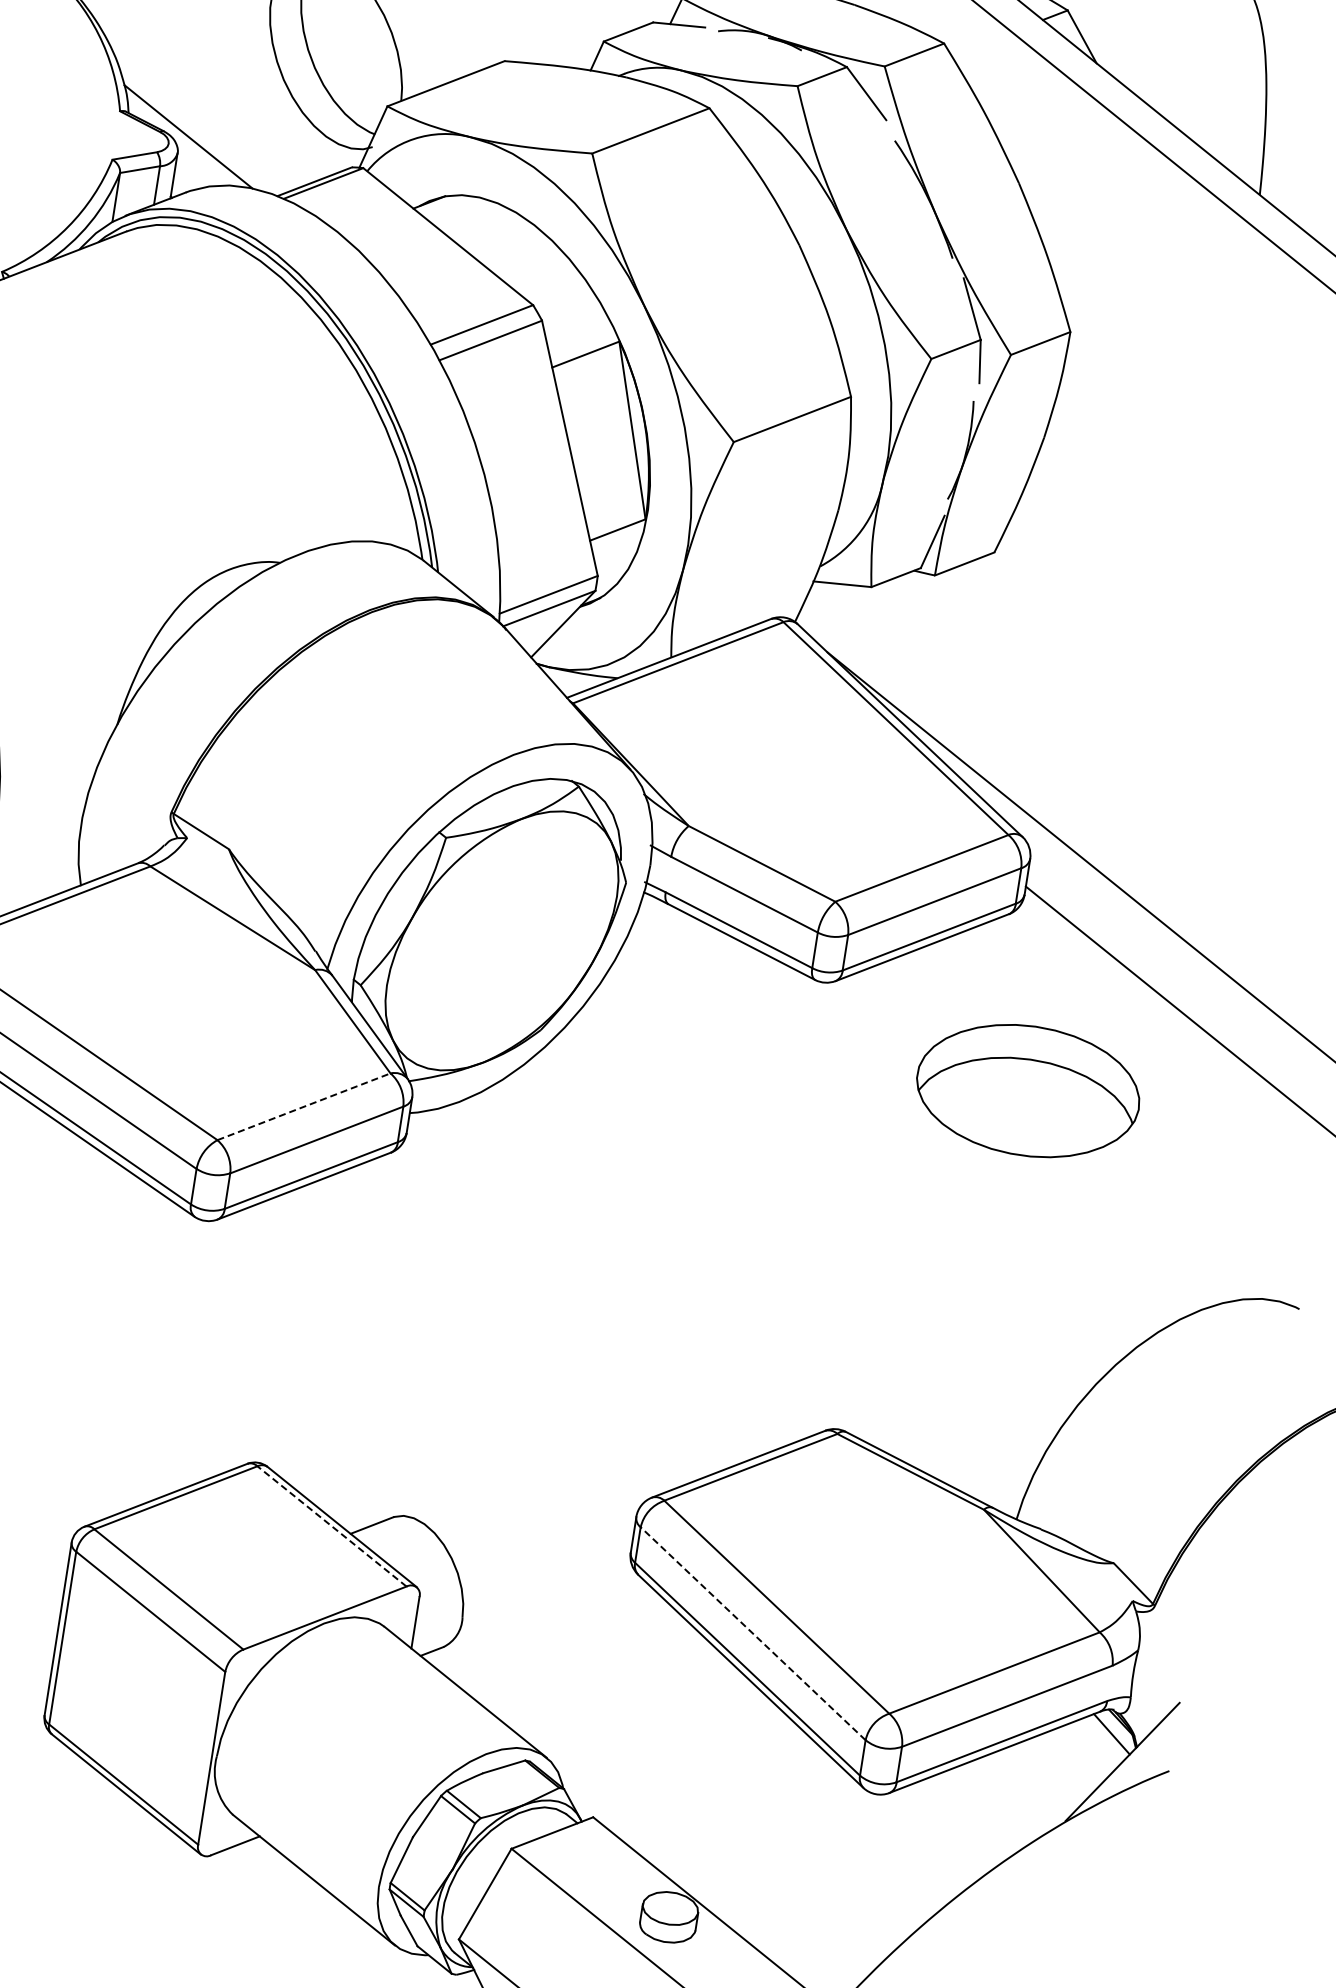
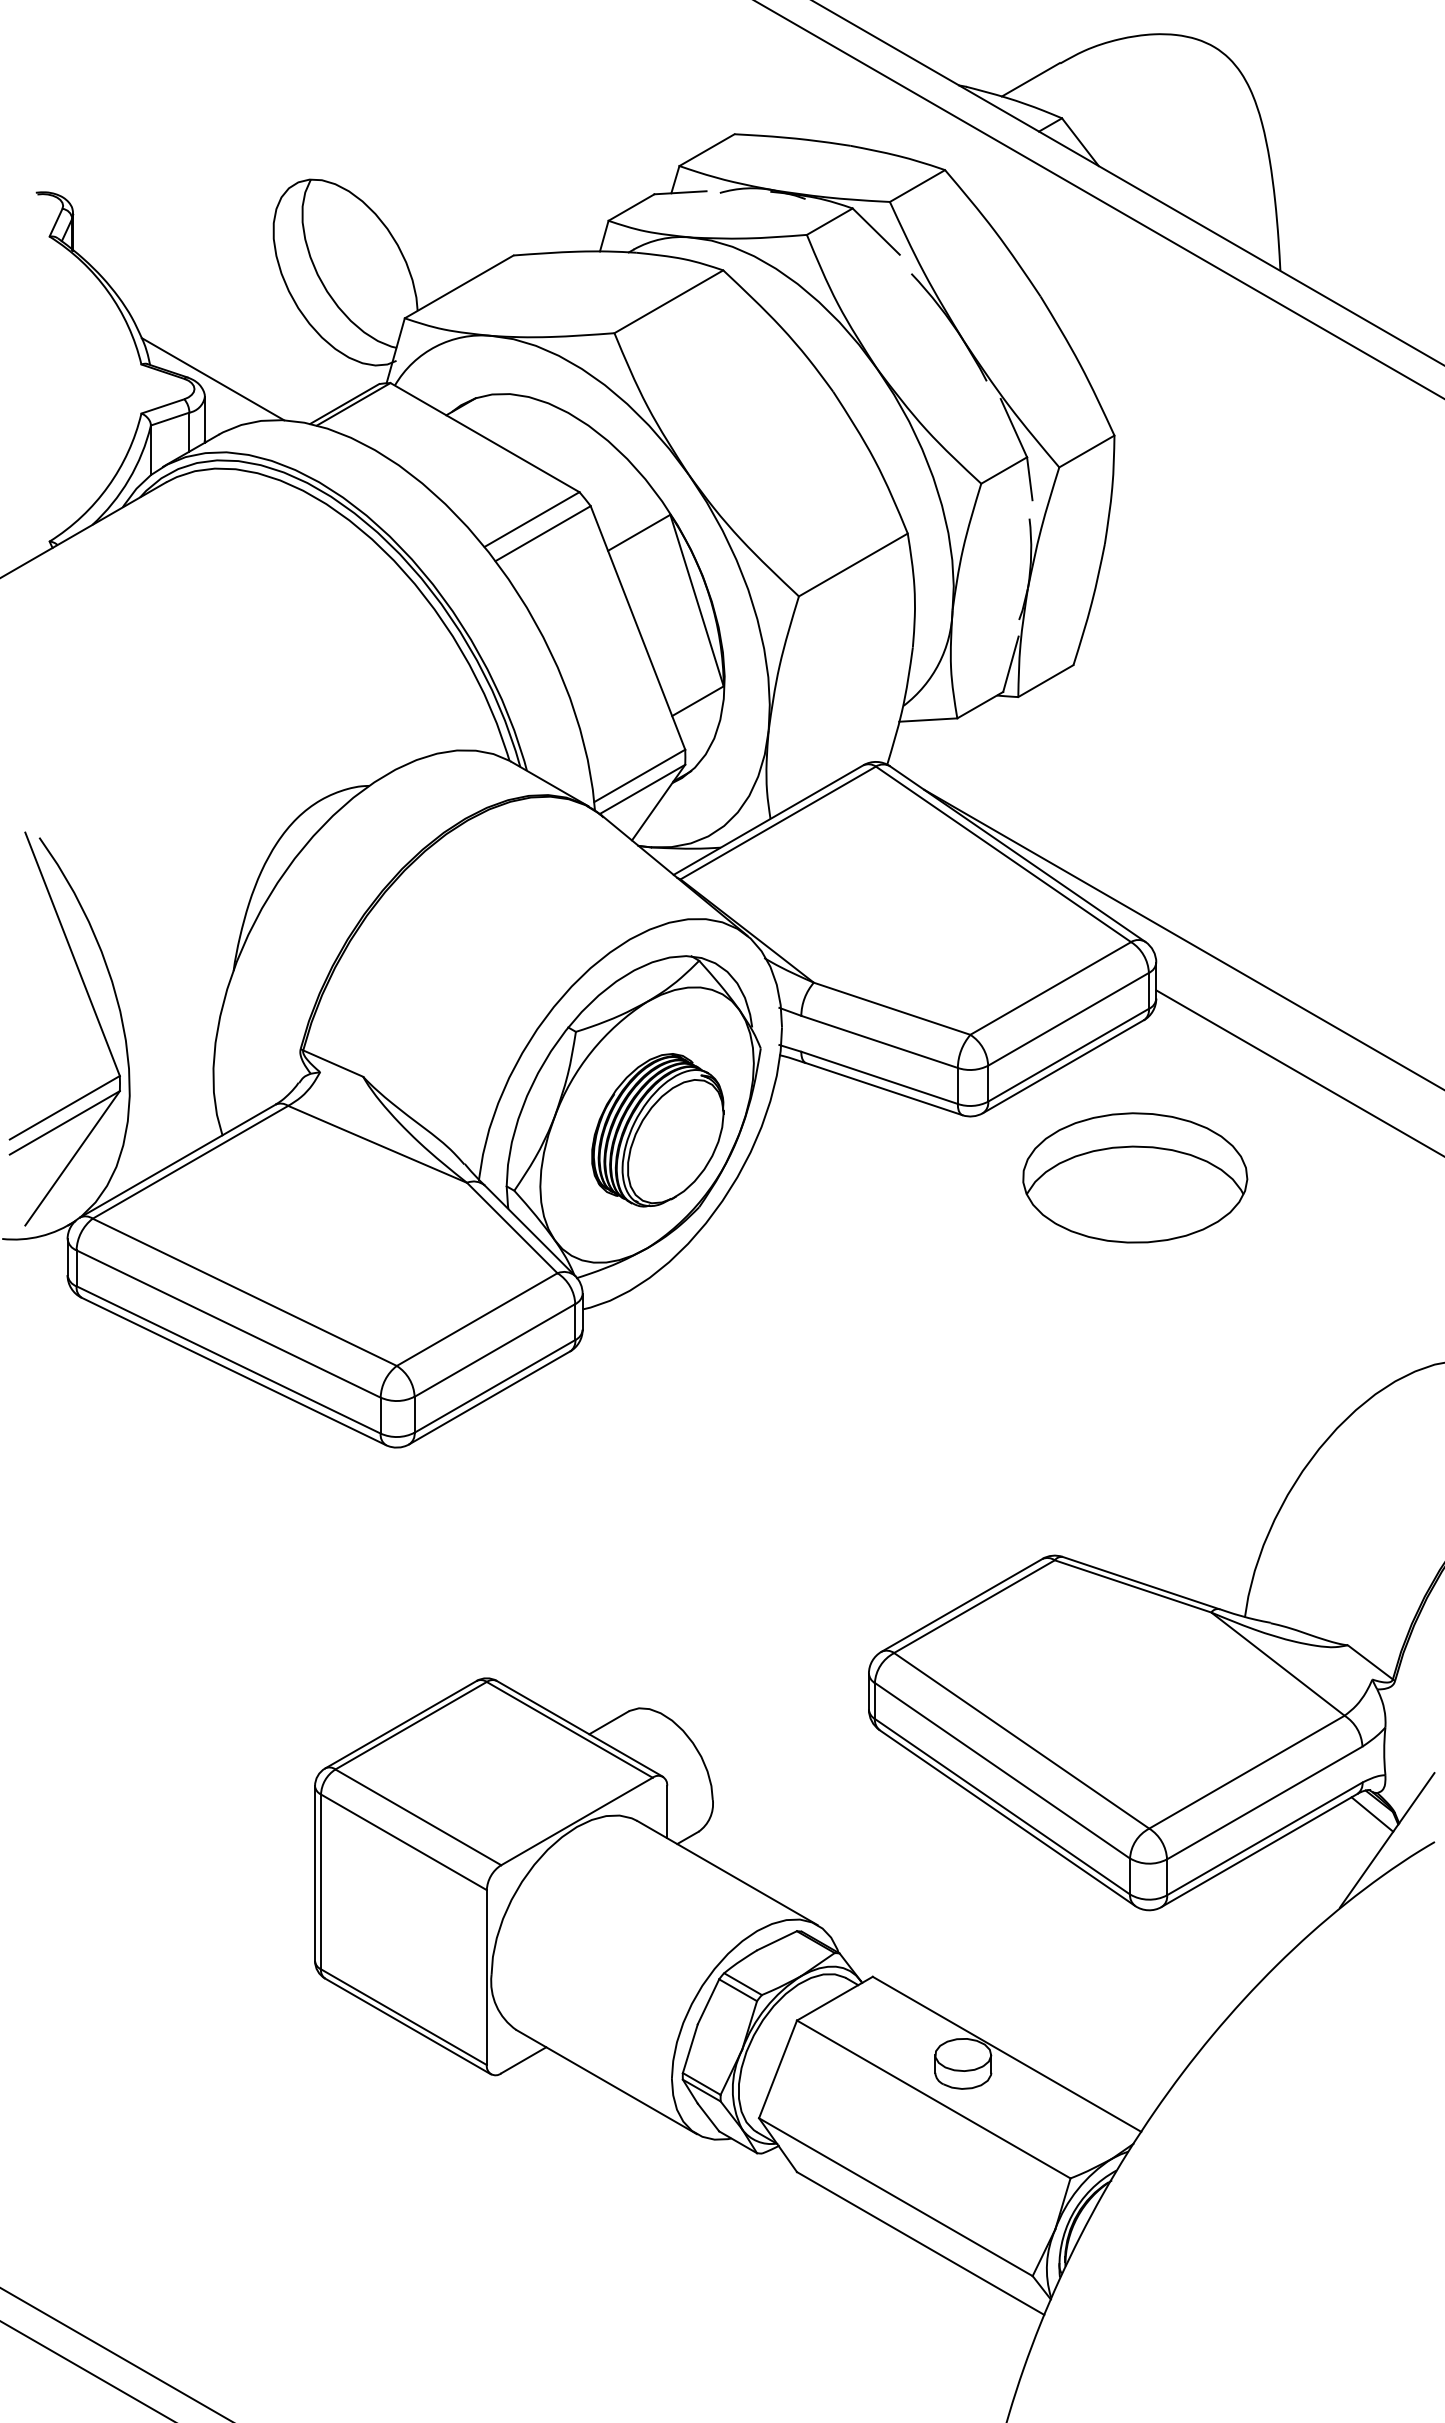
part: (511, 947) -> (657, 1130), added
part: (1028, 1090) -> (1135, 1177), moved
line: (304, 1106) -> (477, 1319), dashed -> solid
line: (331, 1526) -> (569, 1729), dashed -> solid
line: (753, 1633) -> (1002, 1770), dashed -> solid

